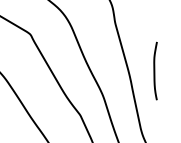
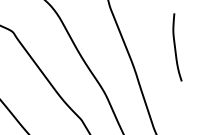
curve: (155, 70) -> (176, 46), moved

